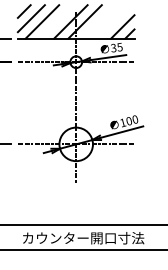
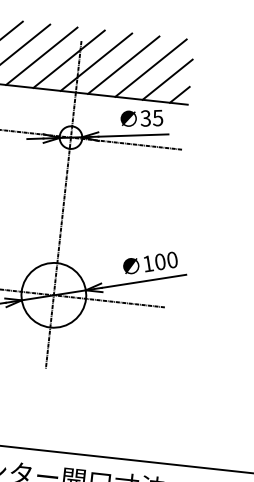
line: (56, 21) -> (41, 55), added
line: (99, 21) -> (124, 64), added
line: (113, 21) -> (151, 67), added

